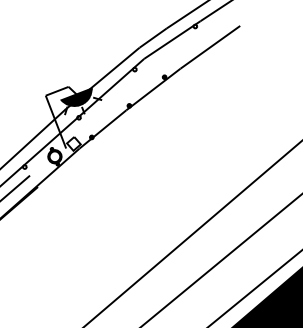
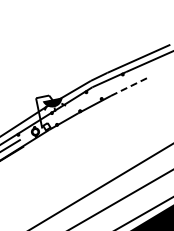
line: (211, 46) -> (129, 86), solid -> dashed

